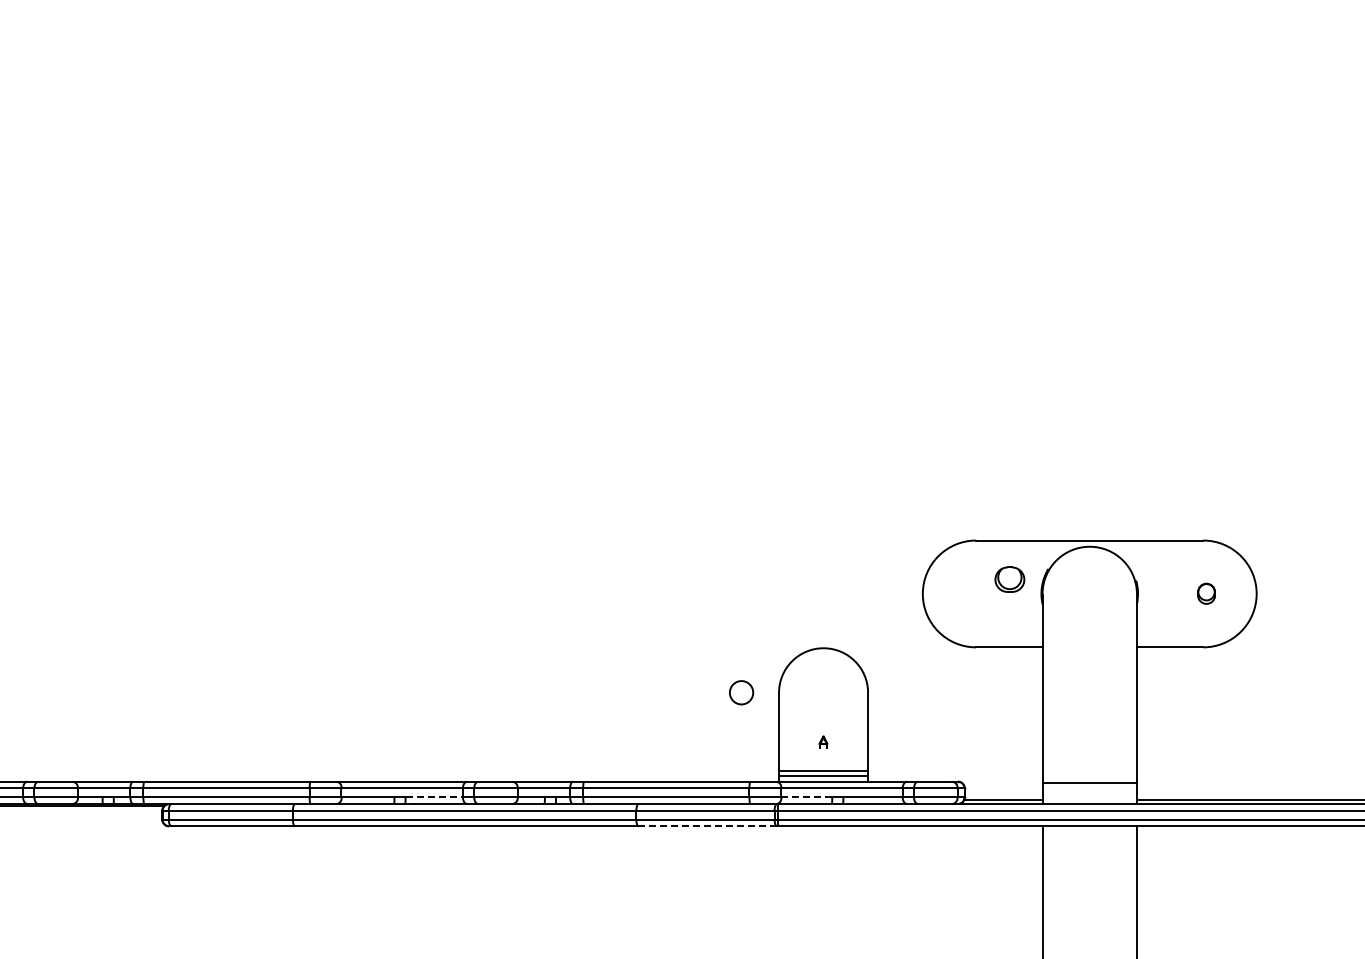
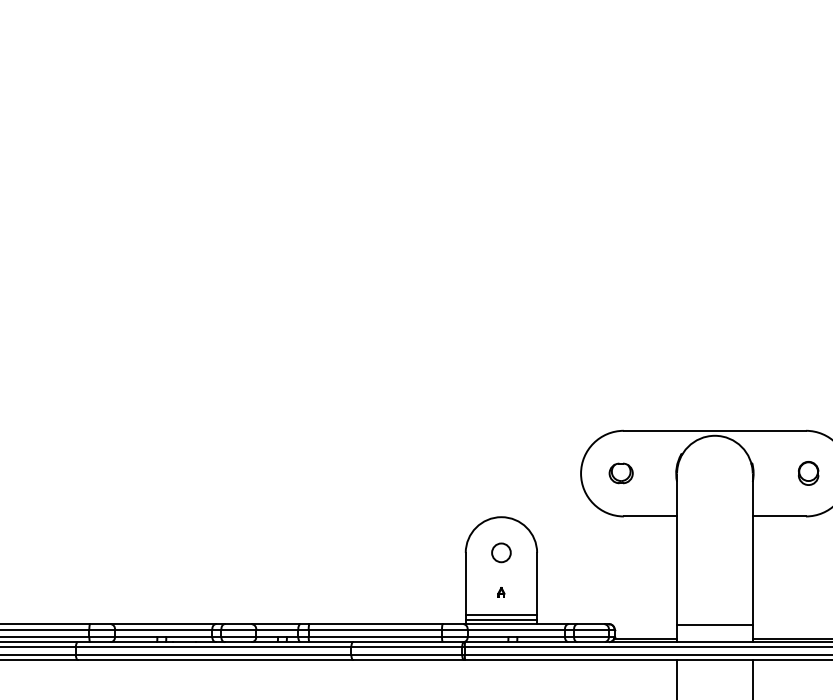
part: (1009, 579) -> (620, 473), moved
part: (1206, 593) -> (808, 473), size x1.43
circle: (741, 692) -> (501, 552), moved
line: (434, 797) -> (189, 636), dashed -> solid
line: (806, 797) -> (487, 636), dashed -> solid
line: (707, 826) -> (408, 660), dashed -> solid

